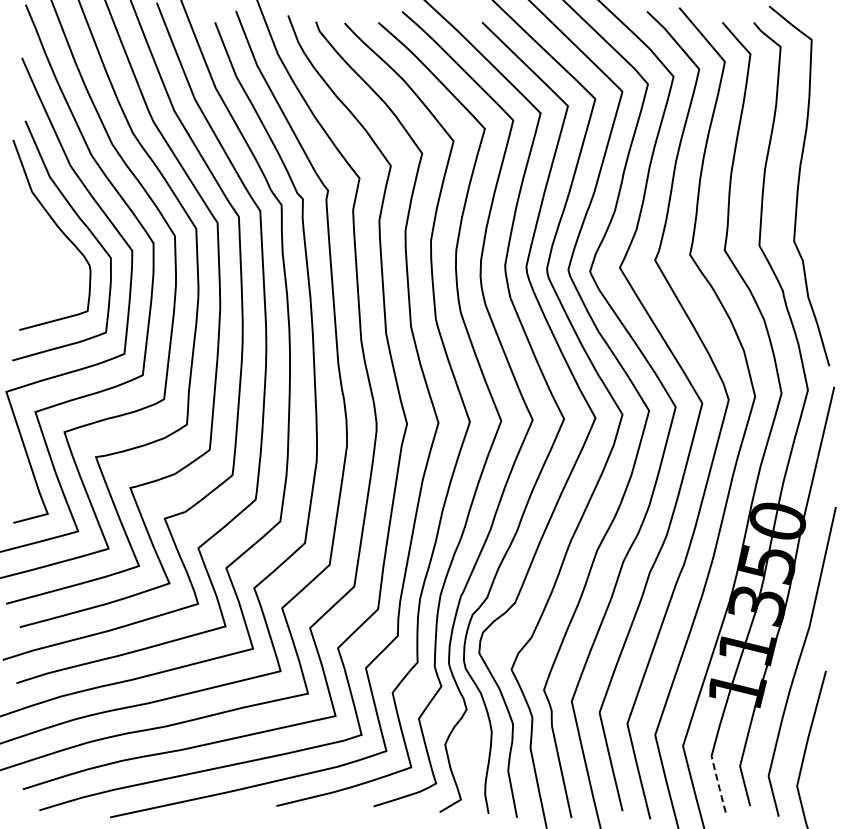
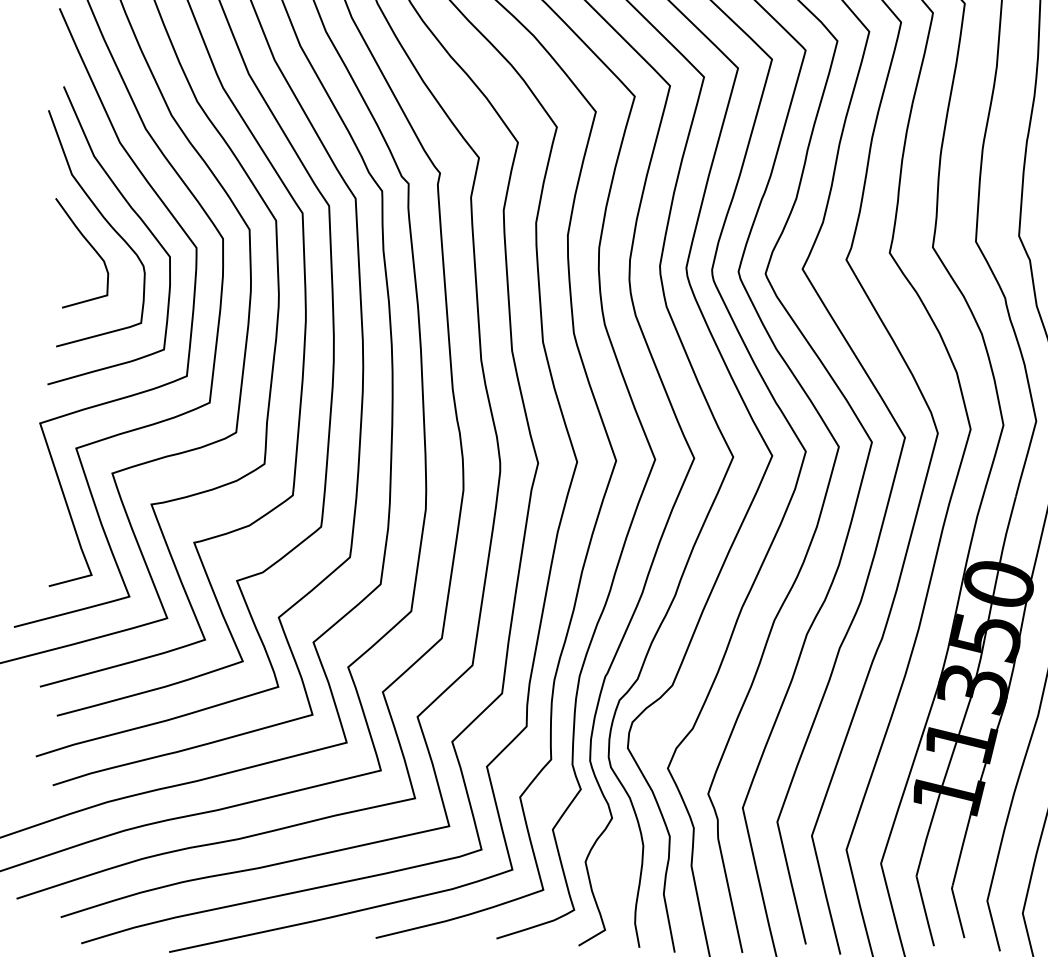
curve: (46, 249) -> (90, 246), added
line: (718, 784) -> (925, 911), dashed -> solid

